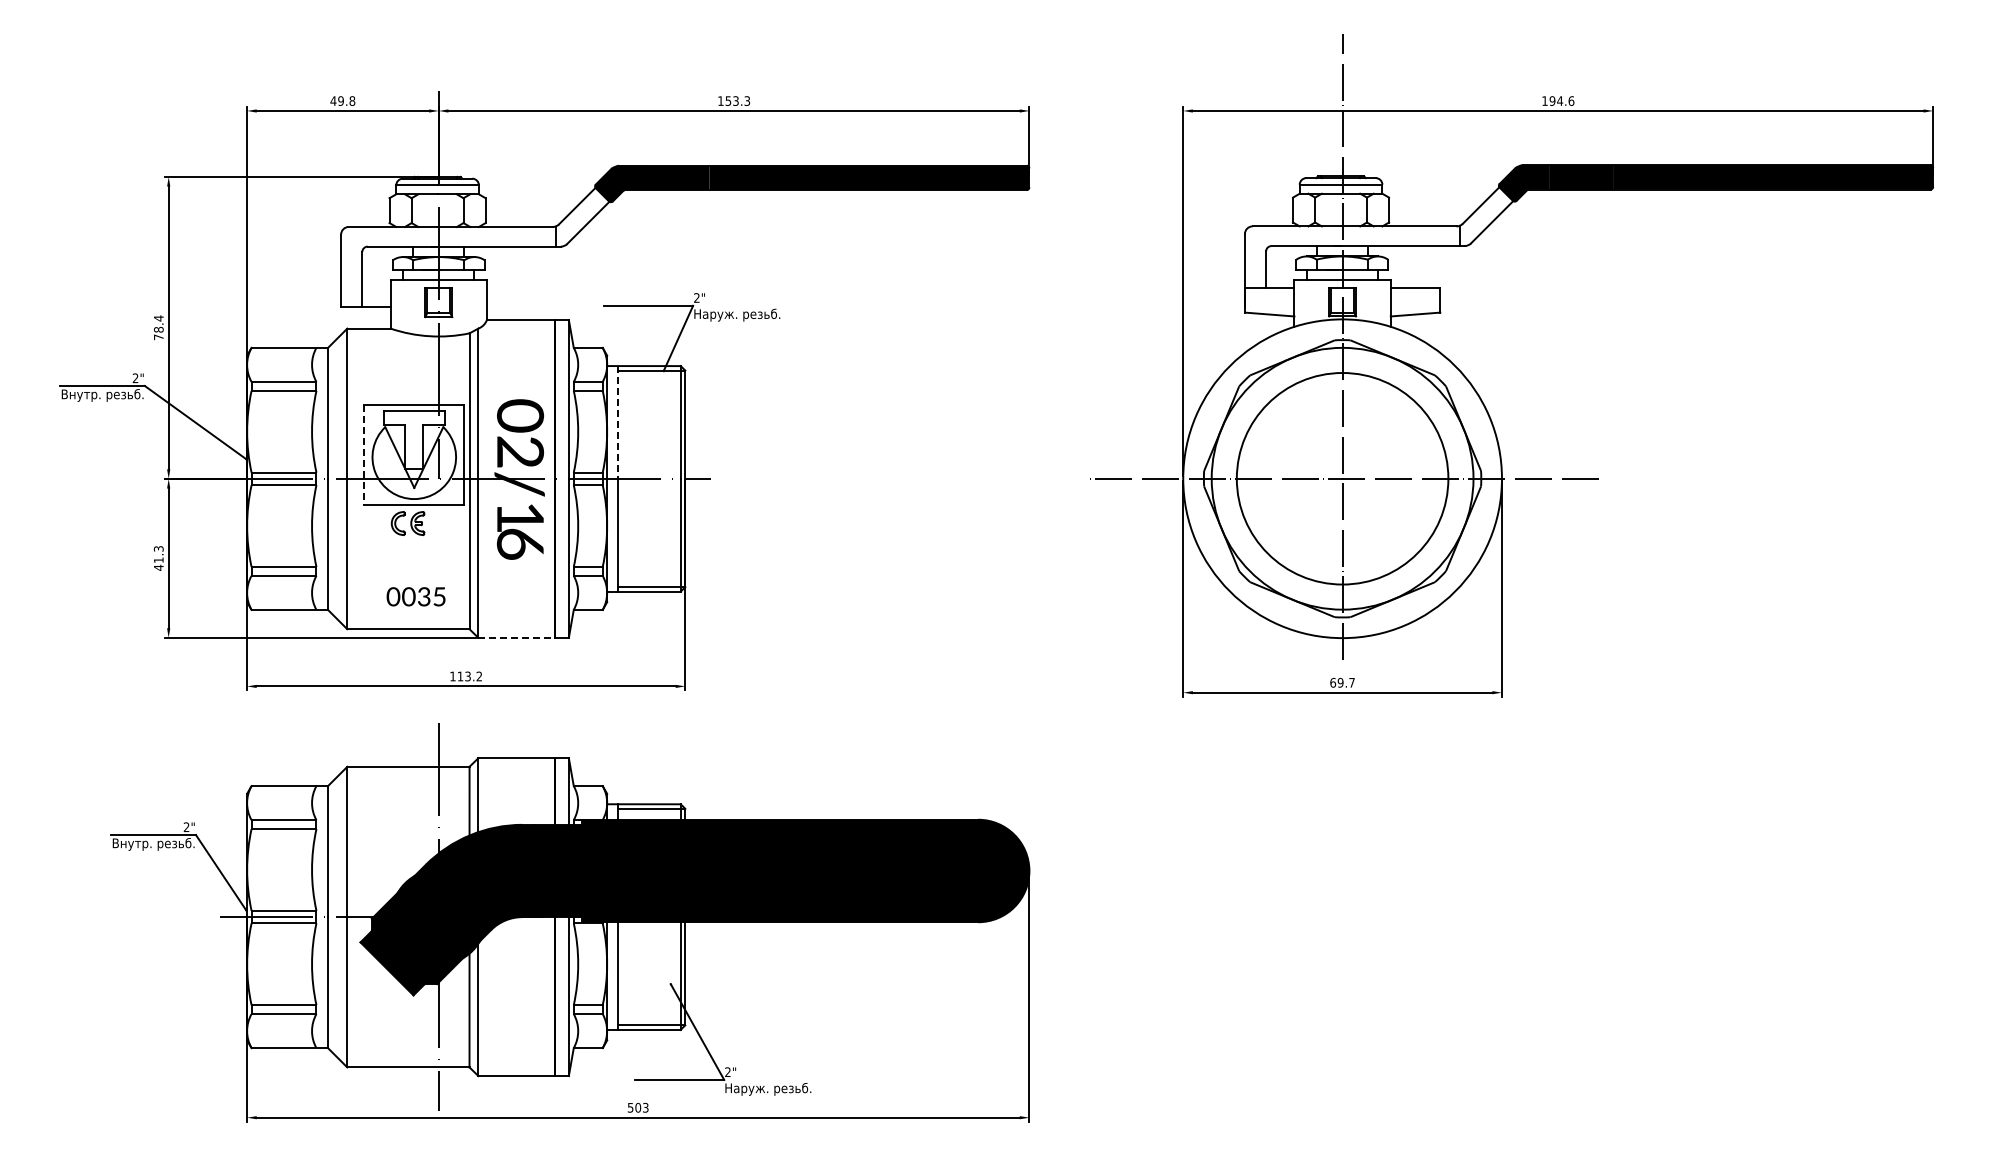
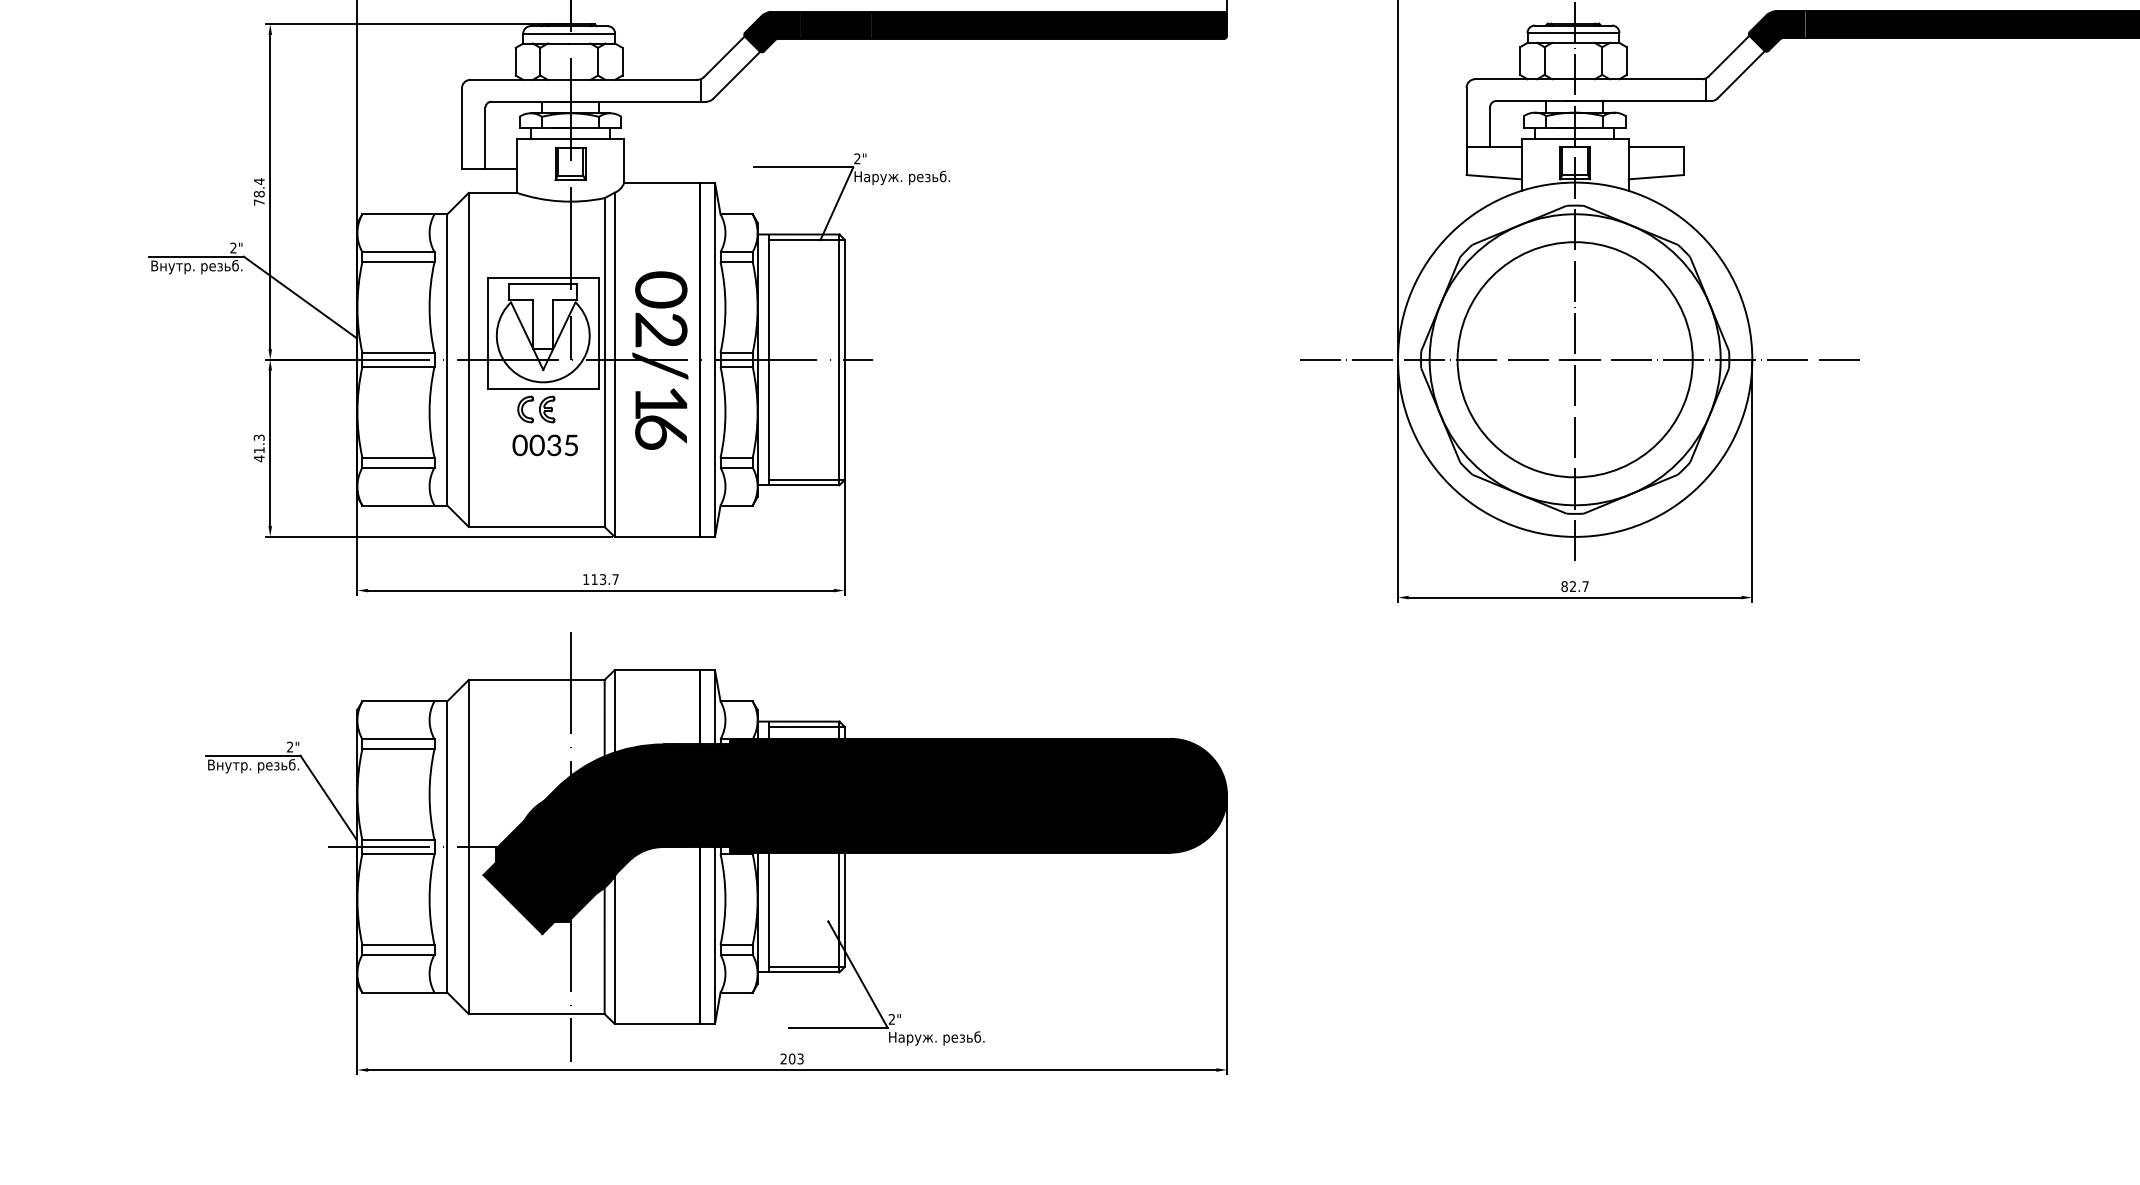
line: (617, 423) -> (769, 298), dashed -> solid
line: (364, 454) -> (487, 332), dashed -> solid
text: (415, 596) -> (544, 445), moved
line: (517, 637) -> (657, 536), dashed -> solid
text: (479, 676) -> (615, 579), 113.2 -> 113.7
text: (1336, 682) -> (1568, 586), 69.7 -> 82.7
text: (630, 1107) -> (783, 1058), 503 -> 203

